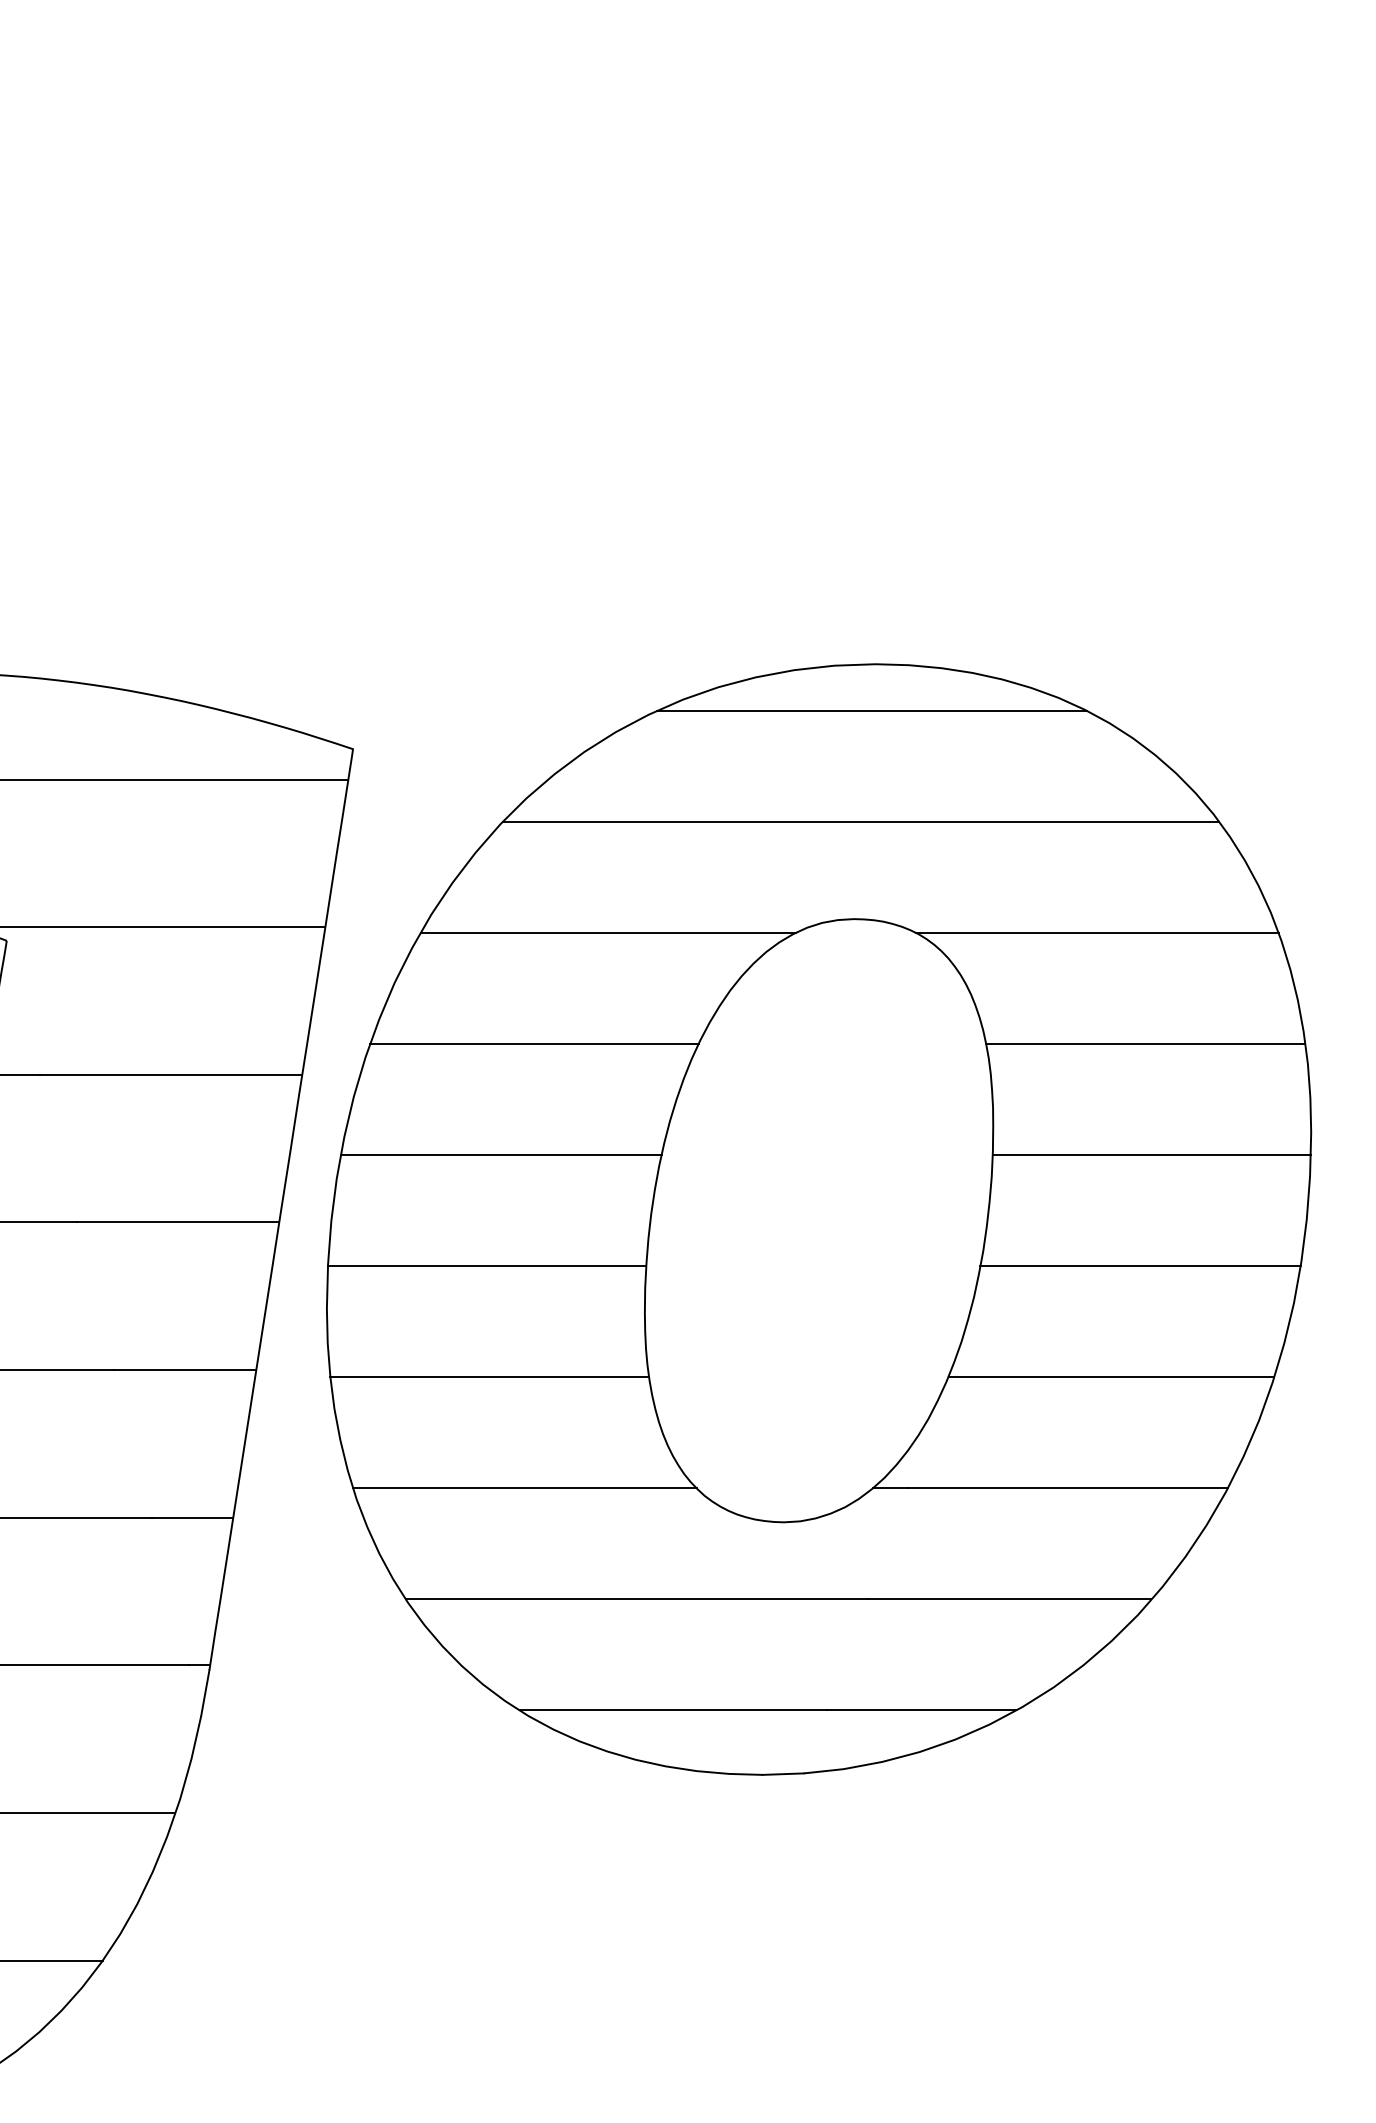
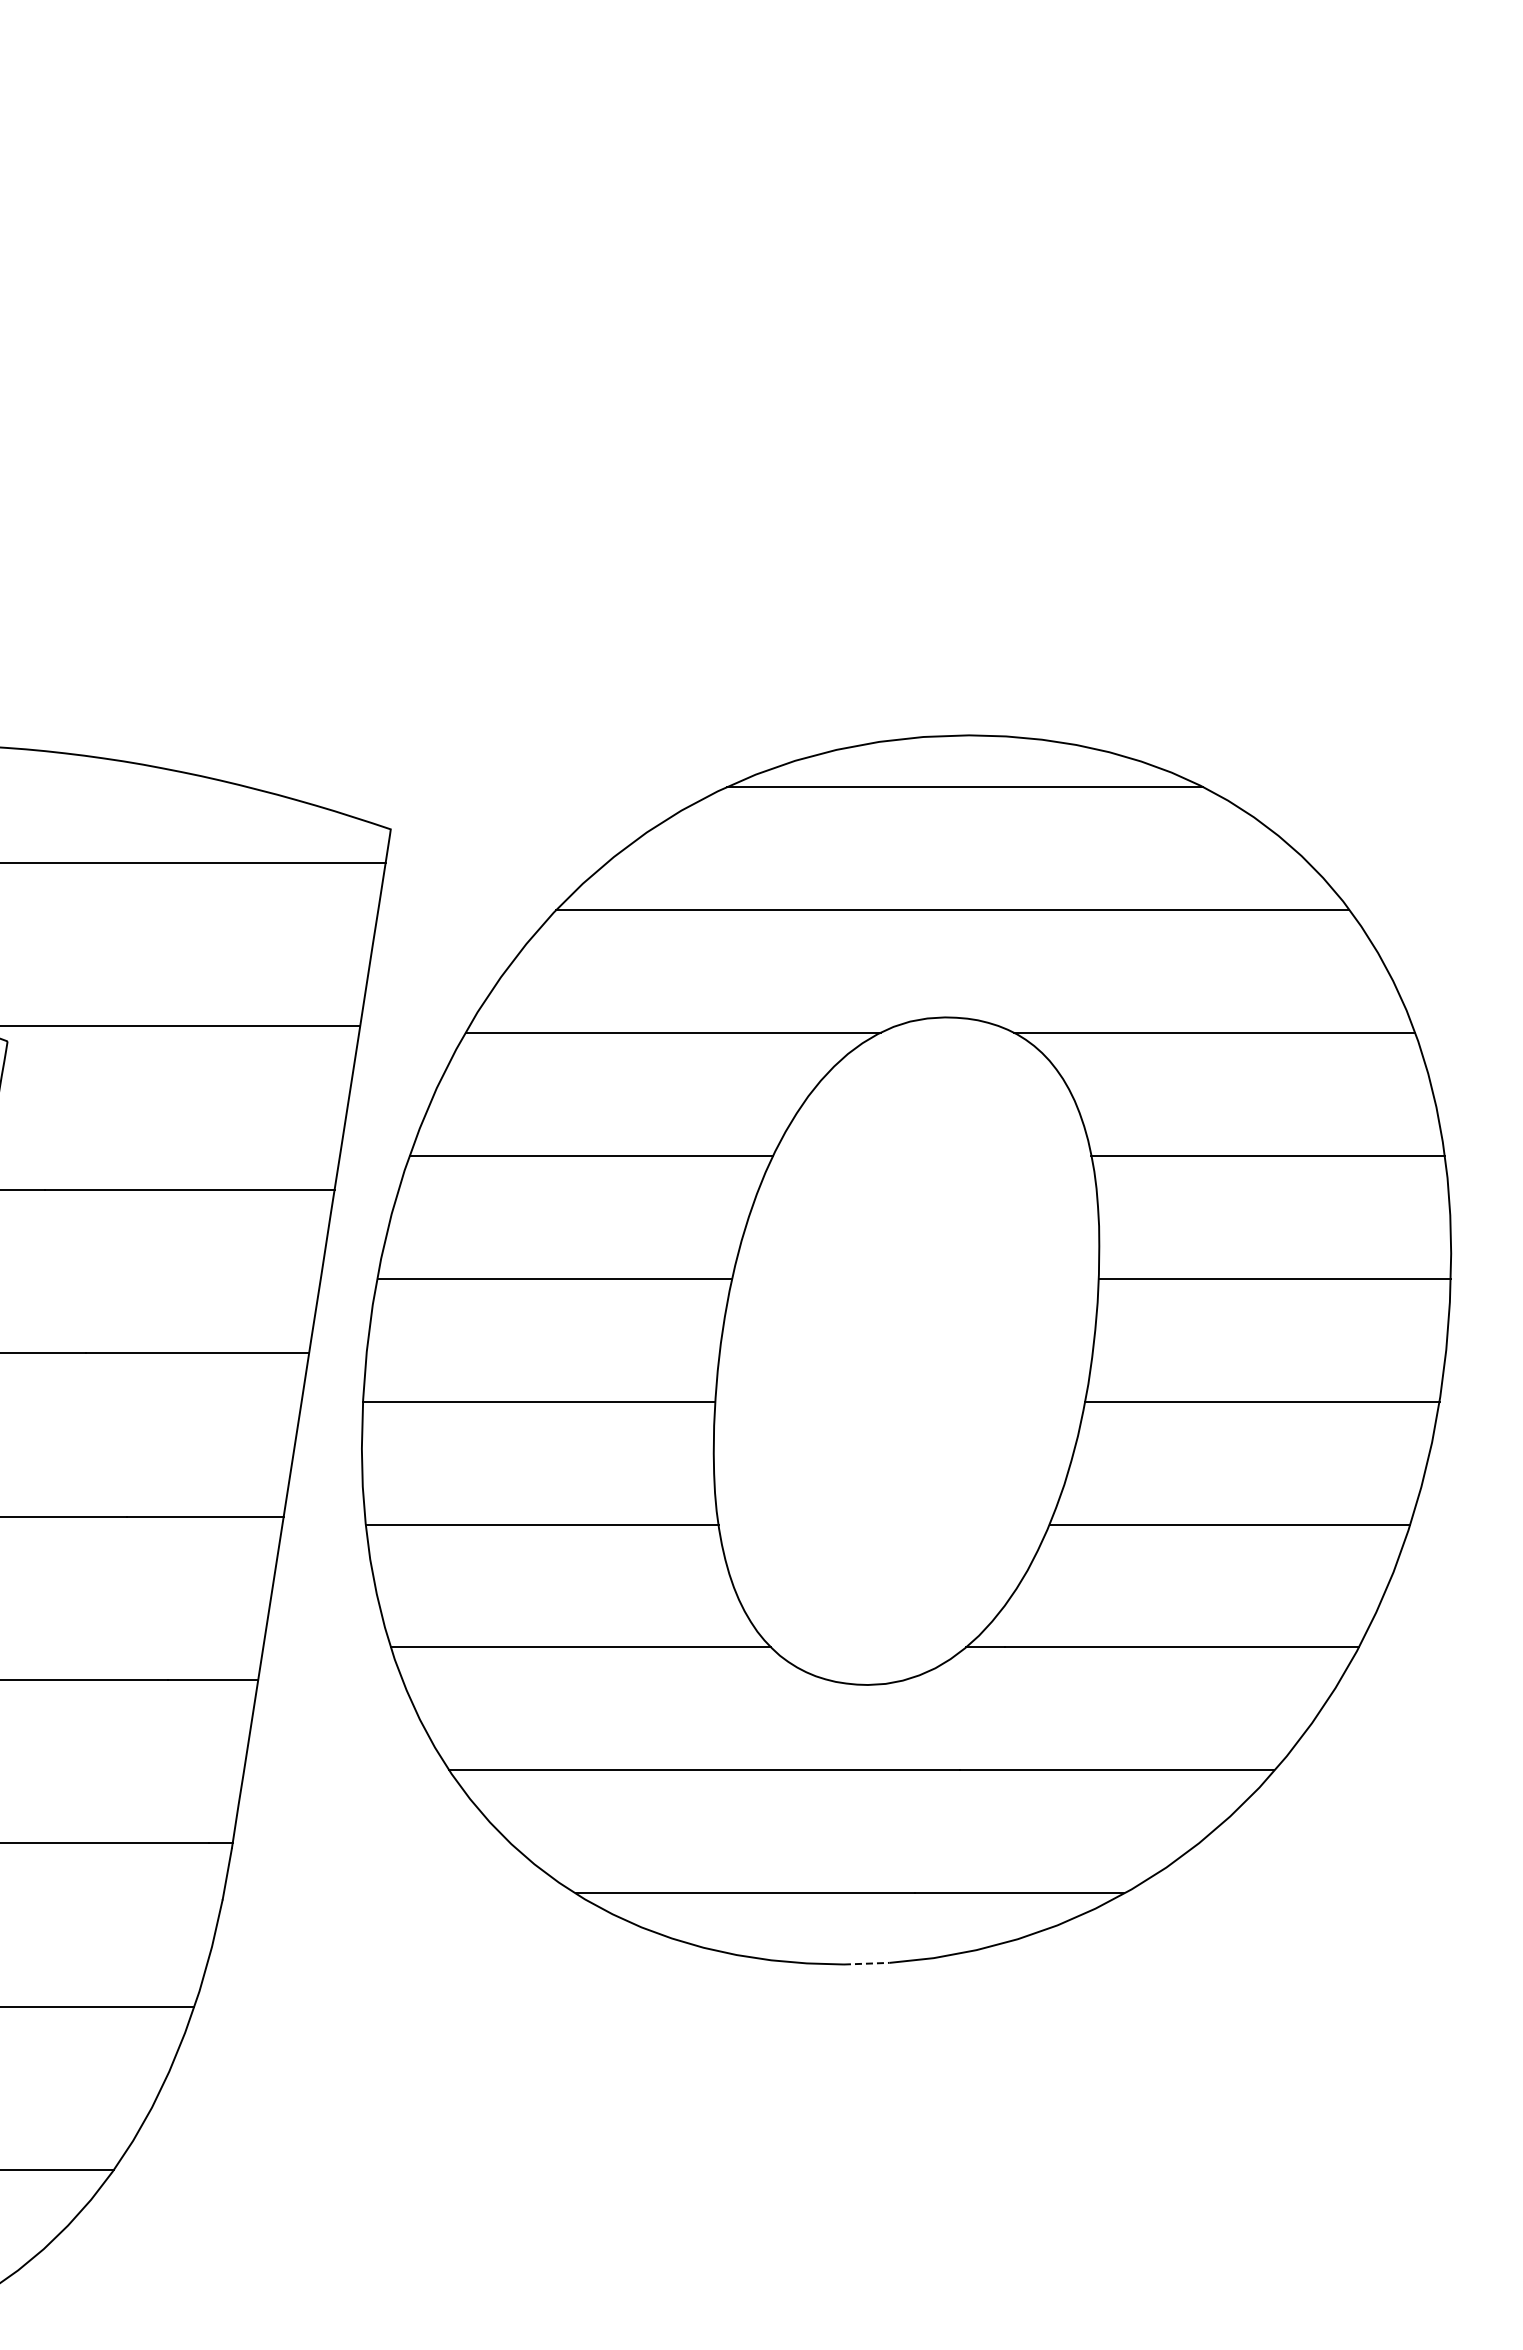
line: (782, 1773) -> (866, 1963), solid -> dashed

